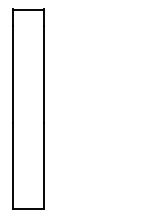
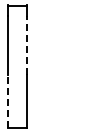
line: (43, 74) -> (26, 45), solid -> dashed
line: (13, 164) -> (8, 100), solid -> dashed

